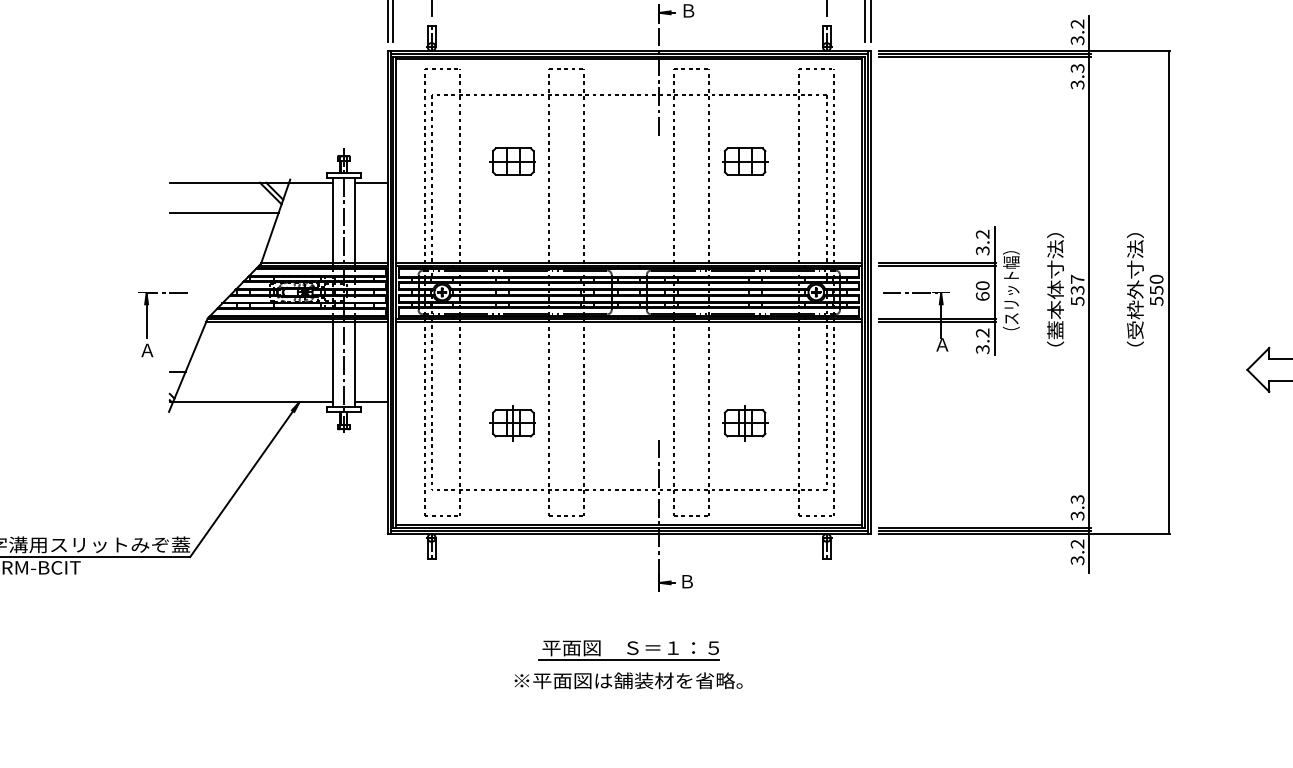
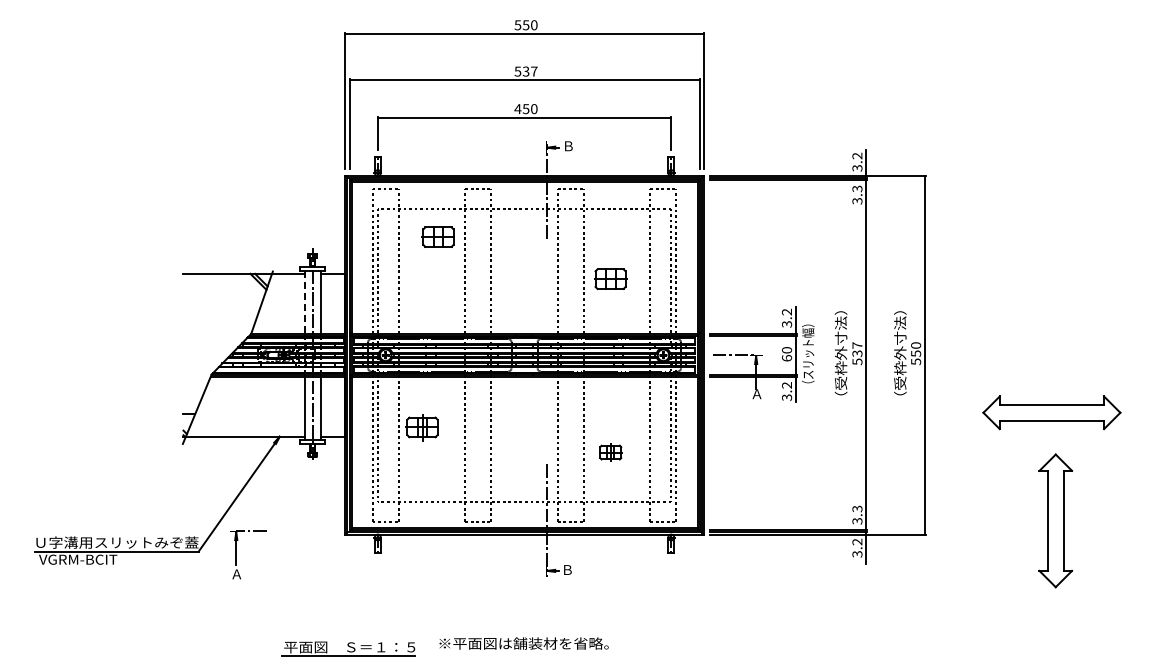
part: (511, 160) -> (437, 236), moved
part: (745, 160) -> (610, 278), moved
line: (223, 213) -> (223, 296), removed
line: (332, 221) -> (304, 302), solid -> dashed
text: (1054, 308) -> (840, 367), （蓋本体寸法） -> （受枠外寸法）
part: (146, 323) -> (236, 554), moved
part: (511, 423) -> (421, 427), moved
part: (745, 423) -> (610, 452), size x0.7
part: (629, 649) -> (348, 648), moved

